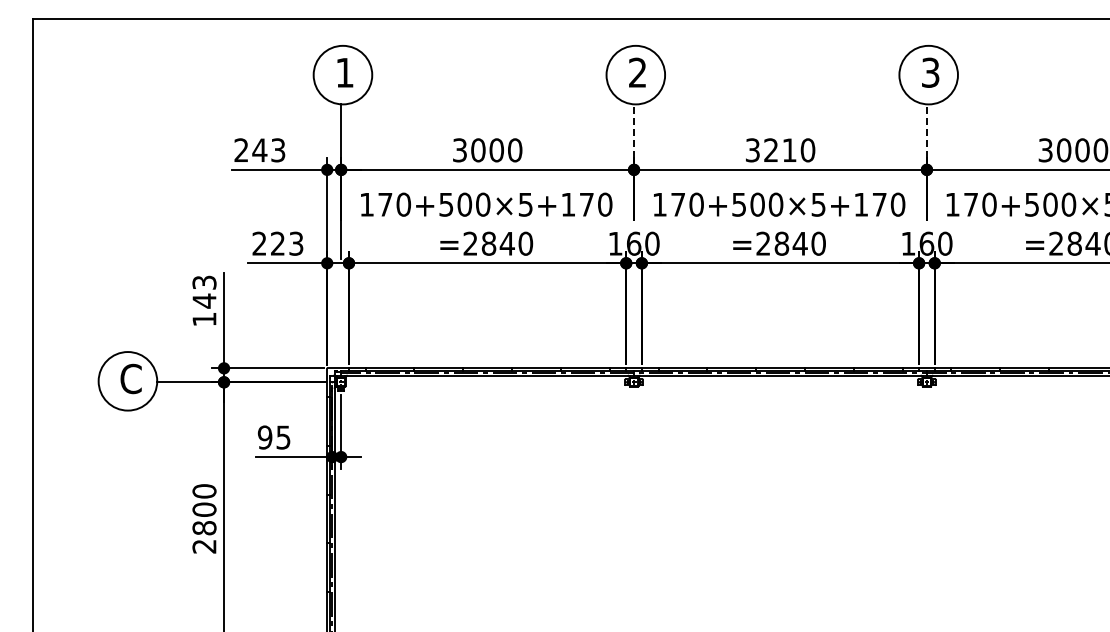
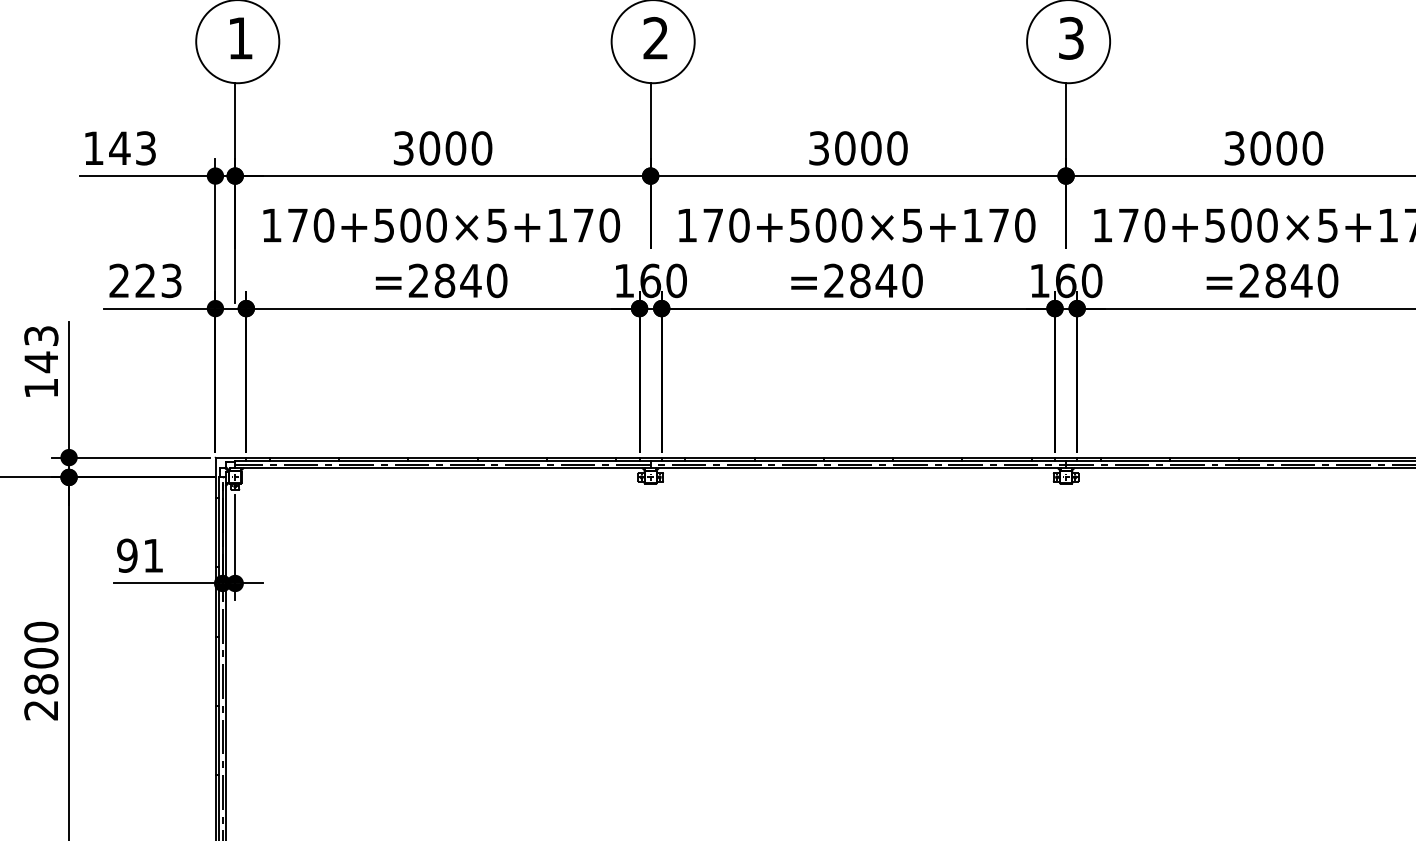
line: (634, 131) -> (651, 121), dashed -> solid
line: (926, 131) -> (1065, 121), dashed -> solid
text: (241, 149) -> (93, 147), 243 -> 143
text: (780, 150) -> (858, 148), 3210 -> 3000
text: (283, 437) -> (153, 555), 95 -> 91

